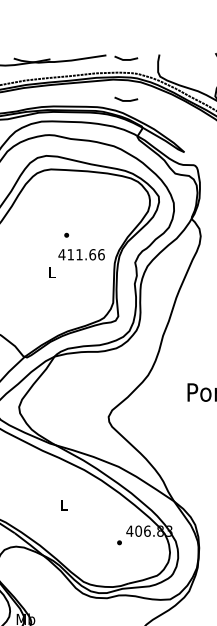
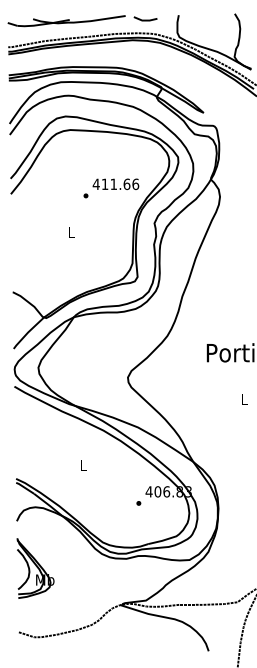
line: (126, 99) -> (145, 60), removed
text: (81, 253) -> (115, 183), moved

